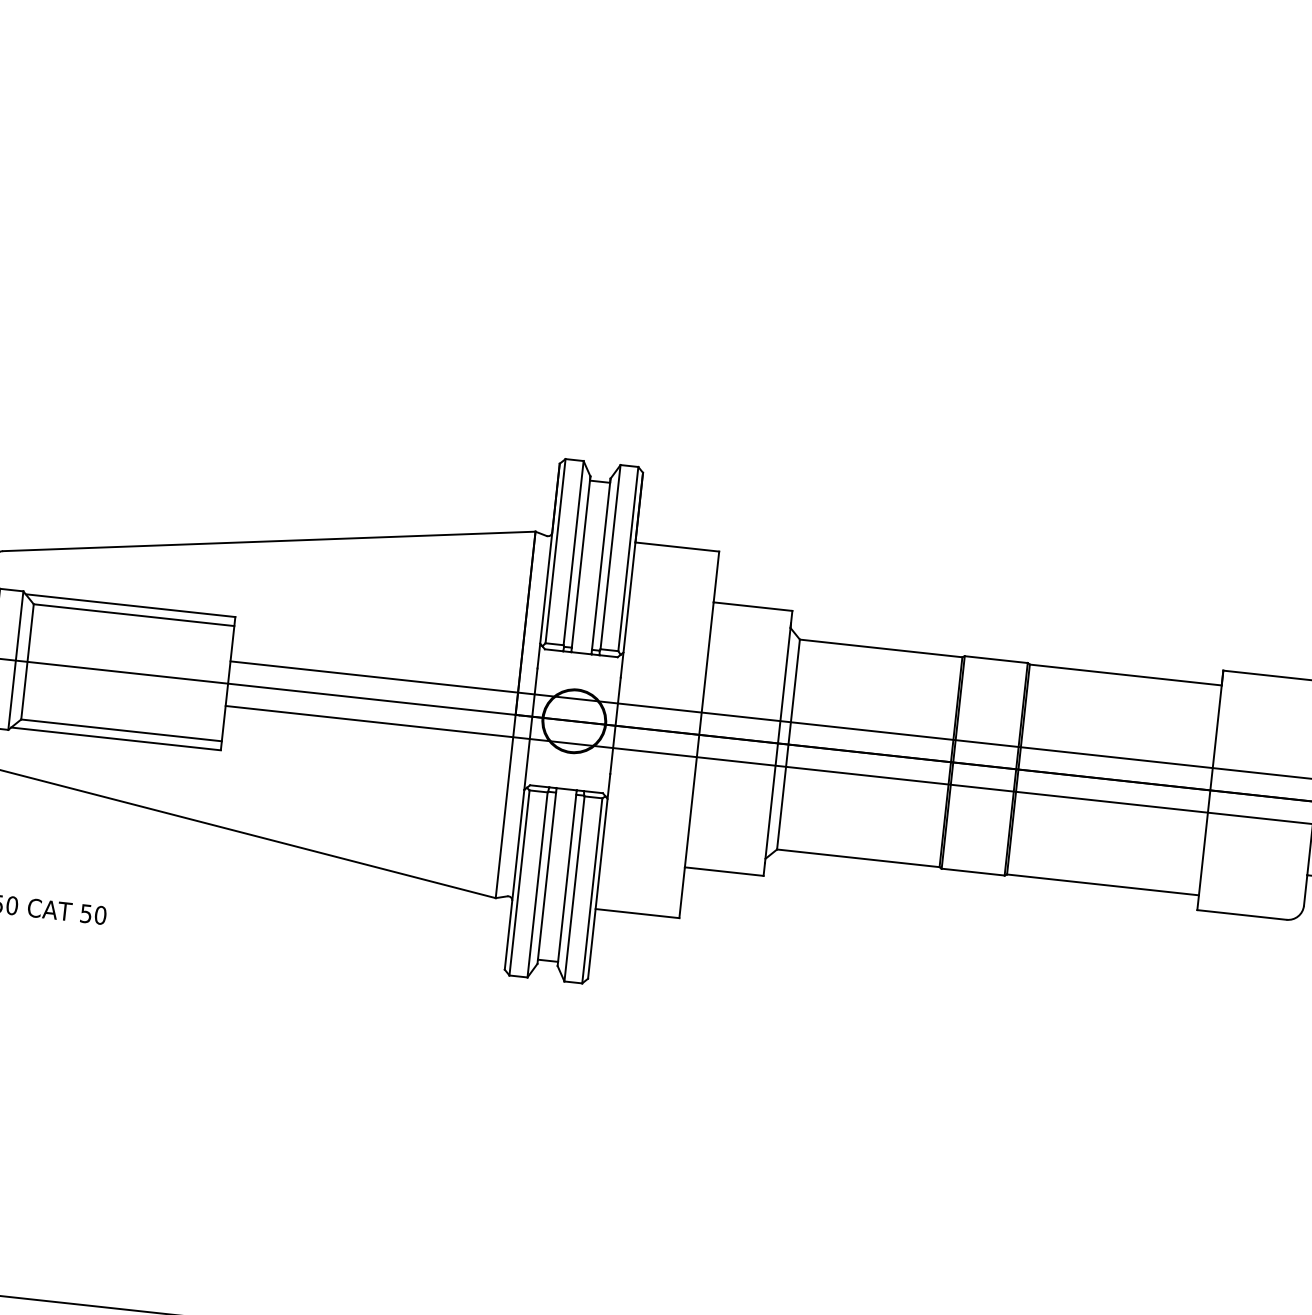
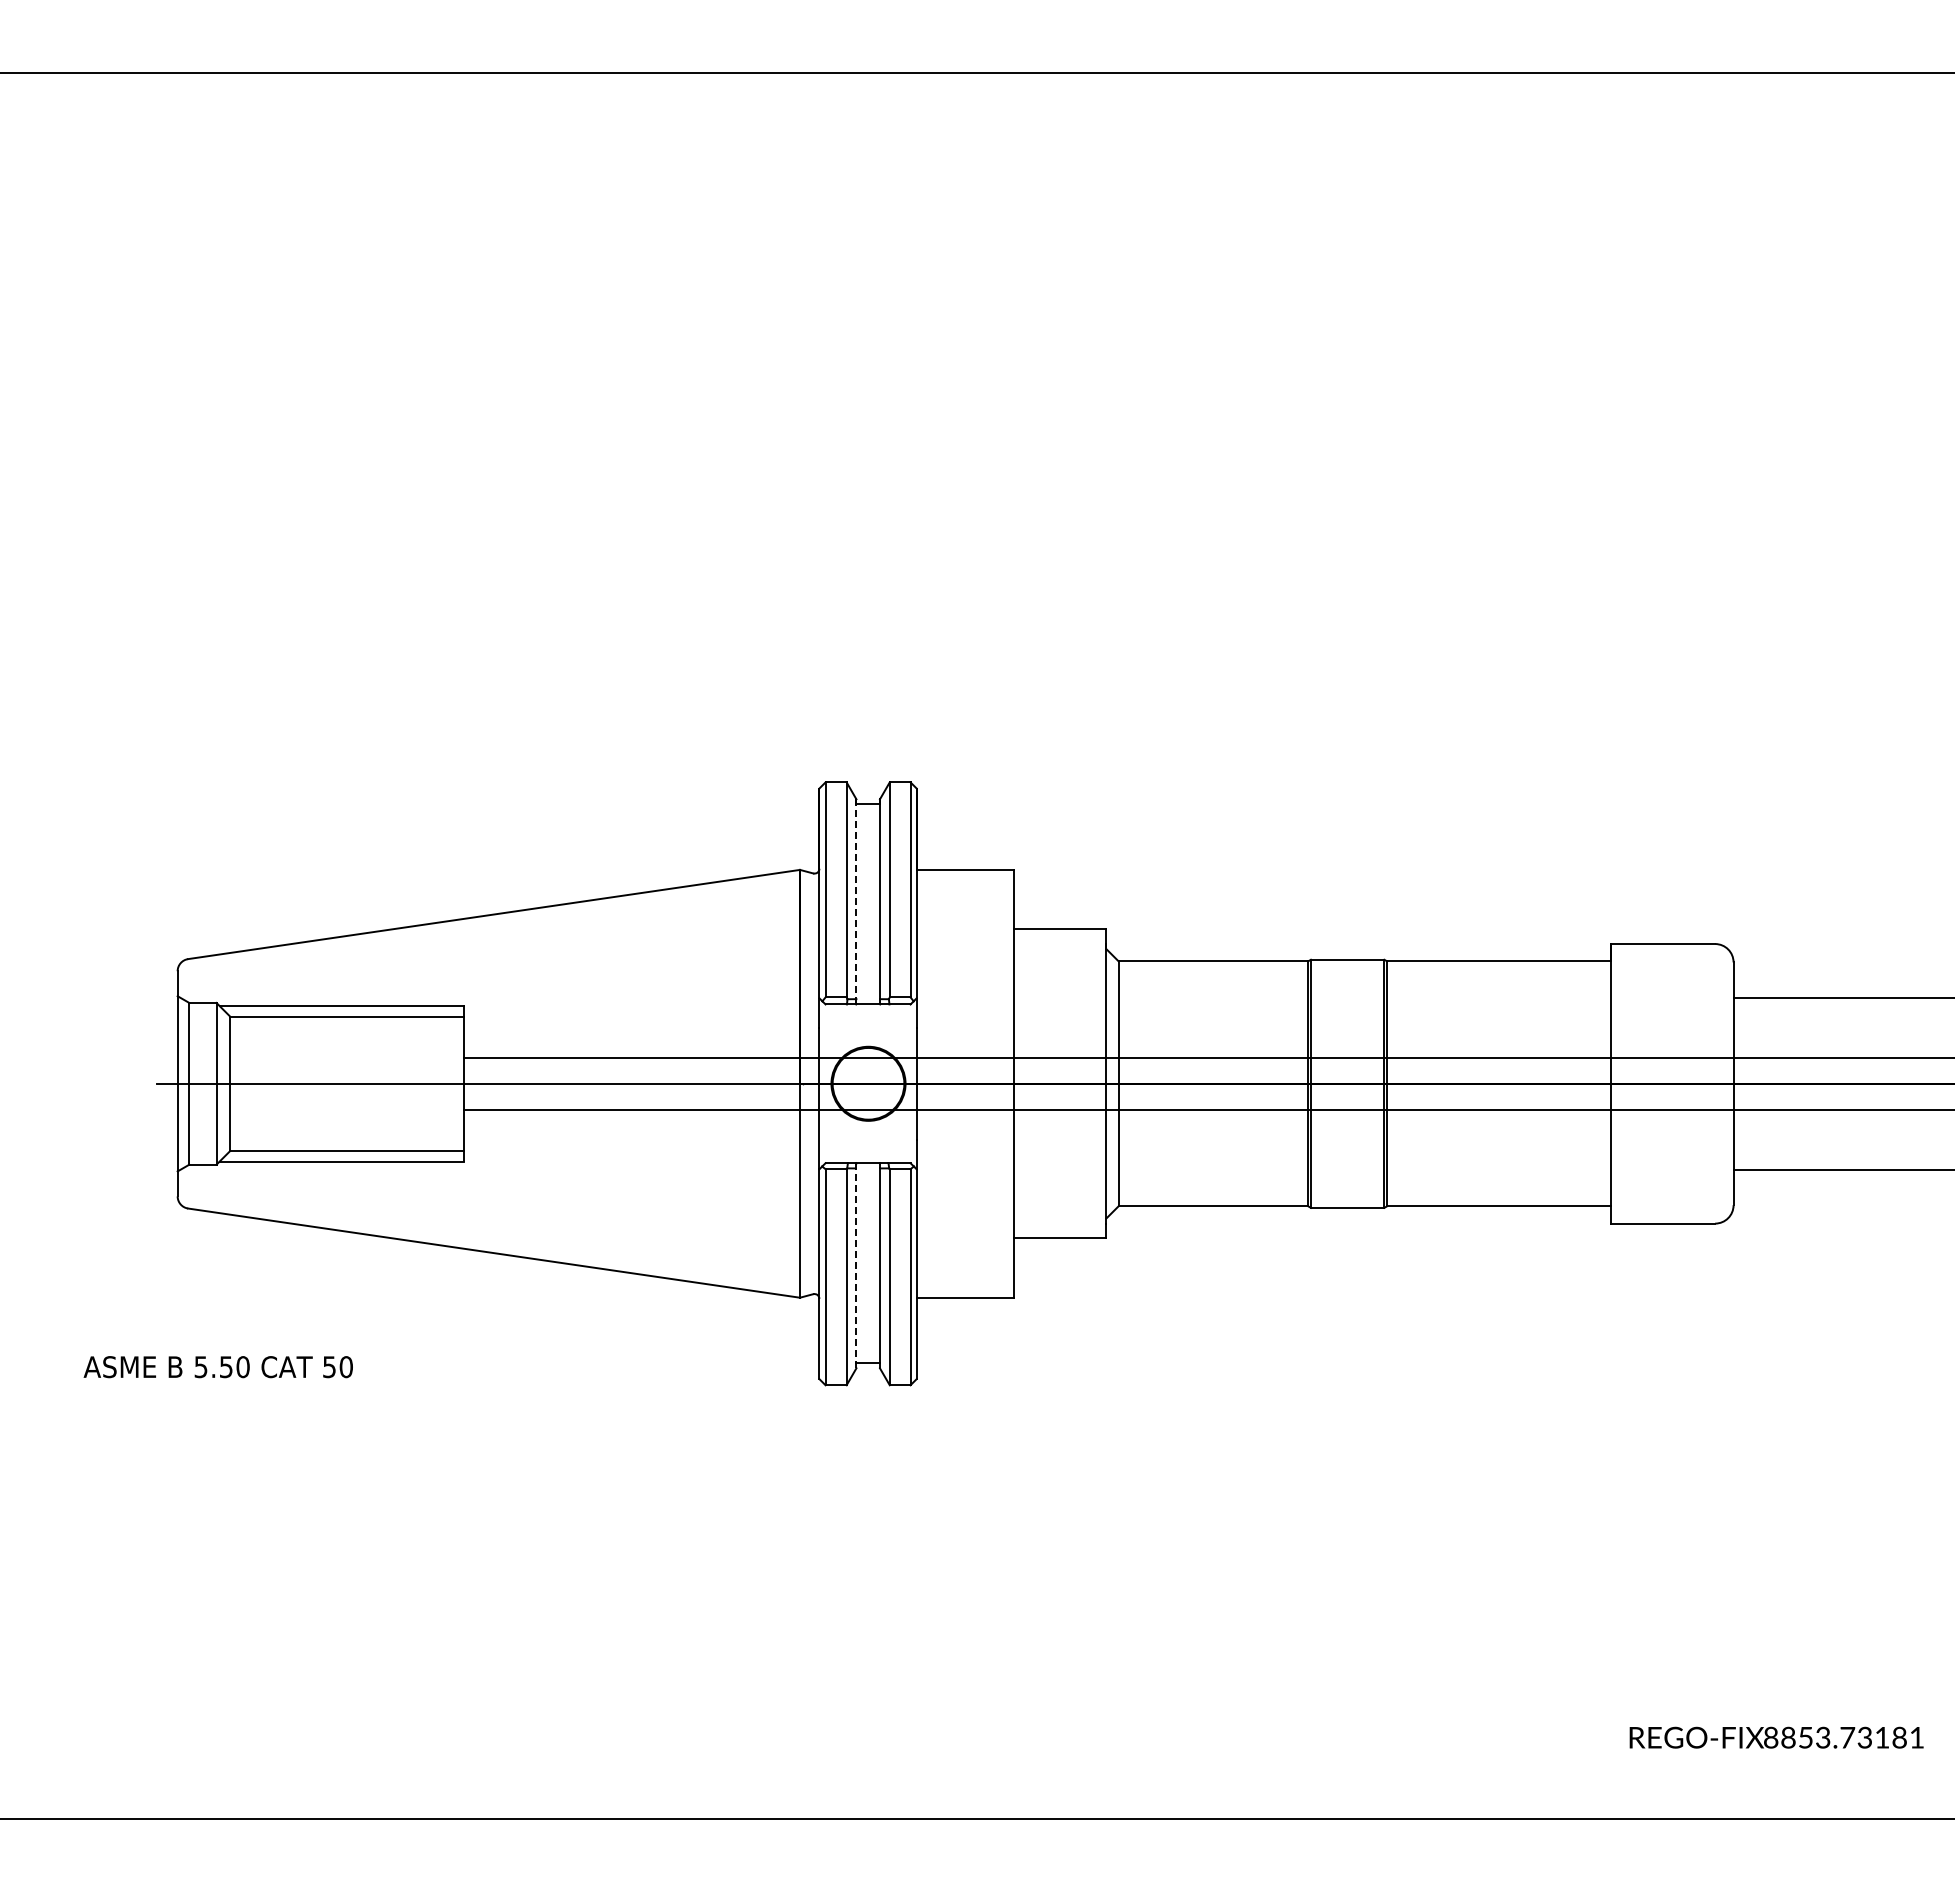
line: (581, 562) -> (856, 899), solid -> dashed
line: (546, 878) -> (856, 1268), solid -> dashed

